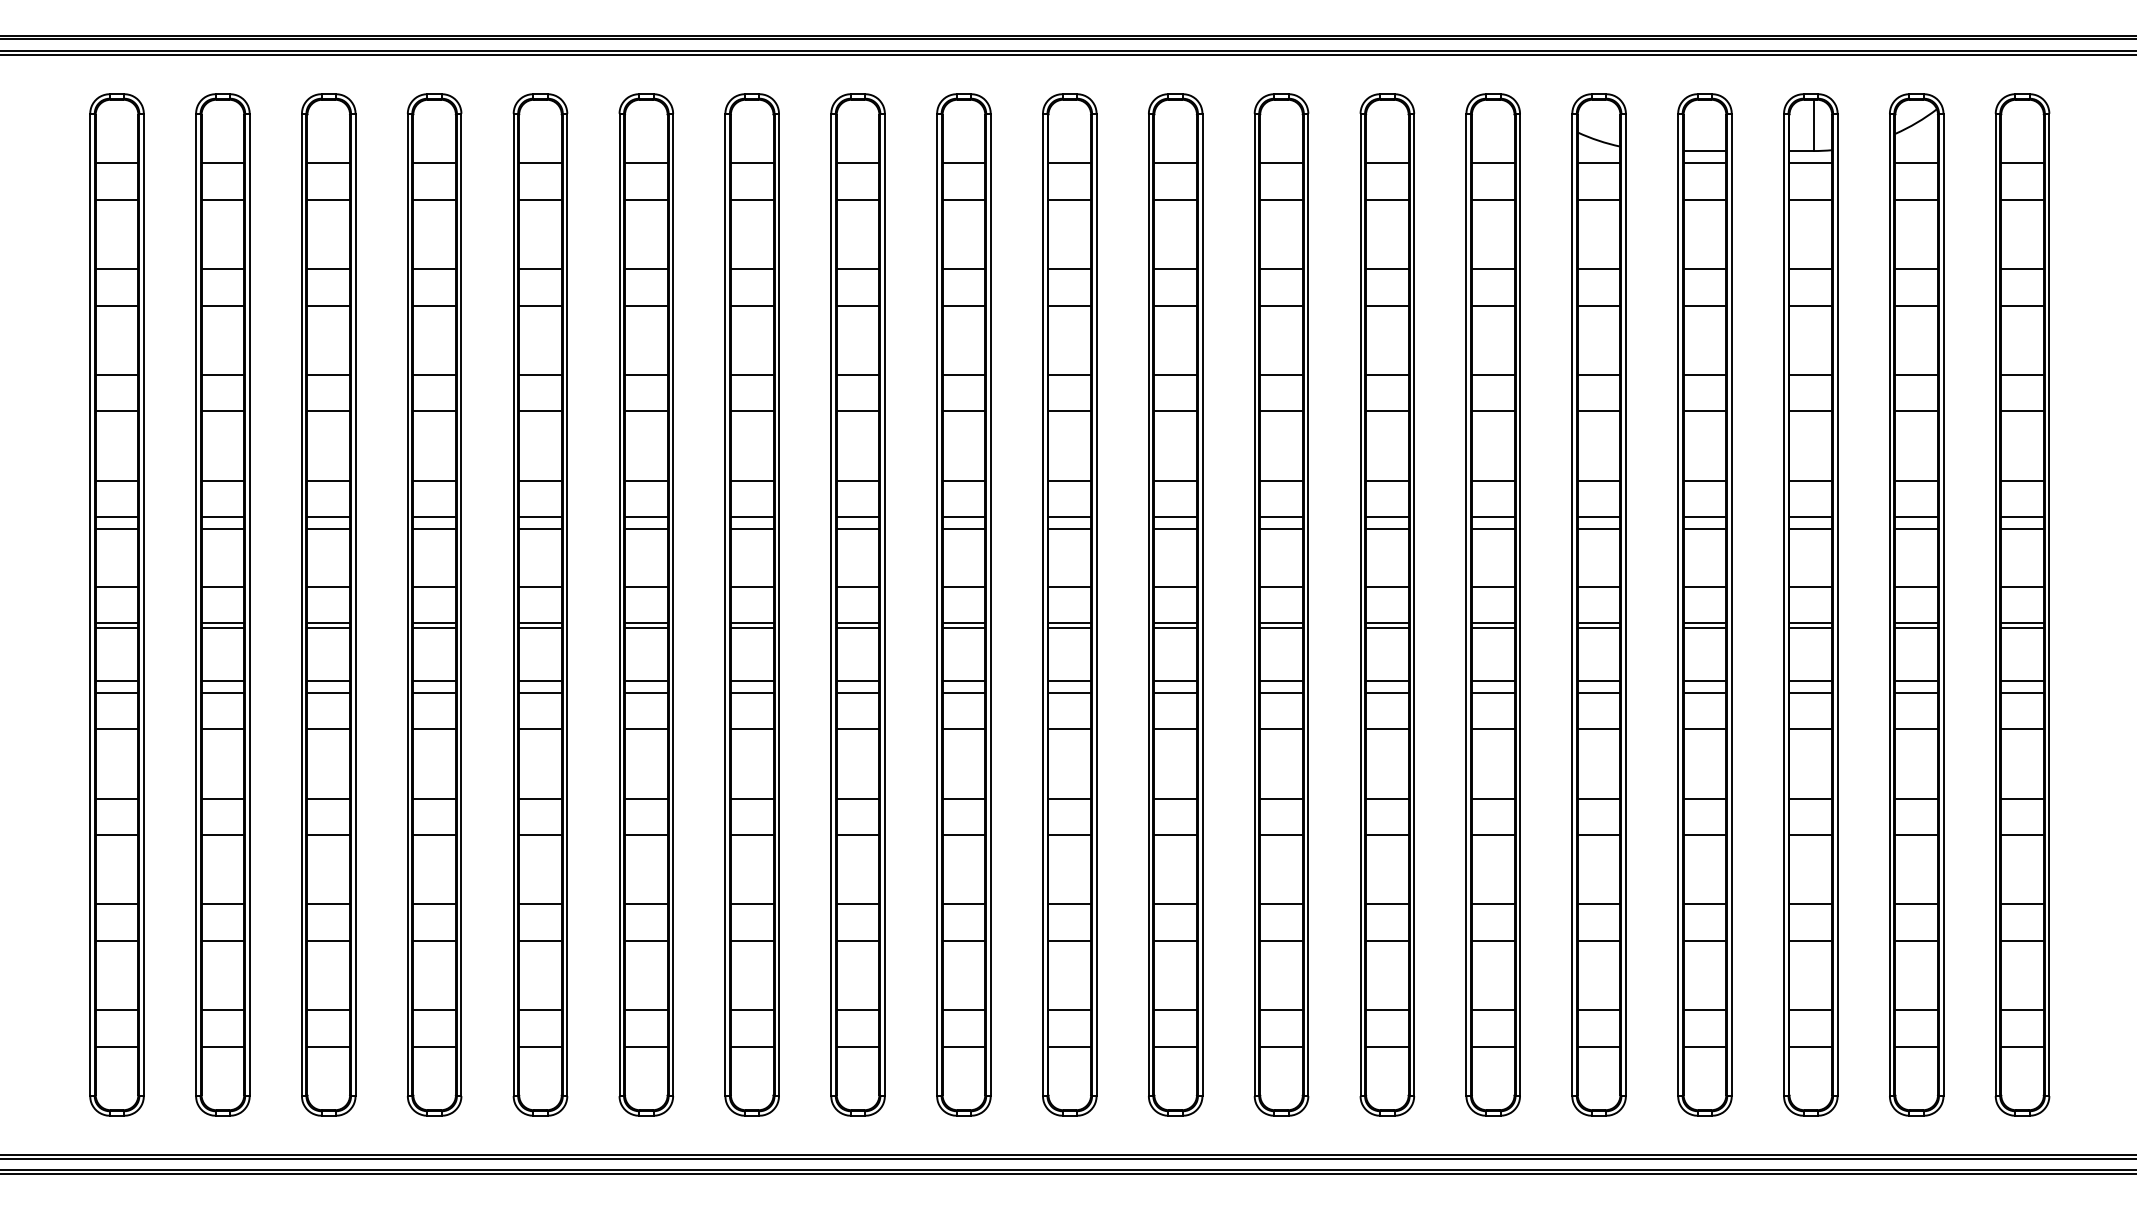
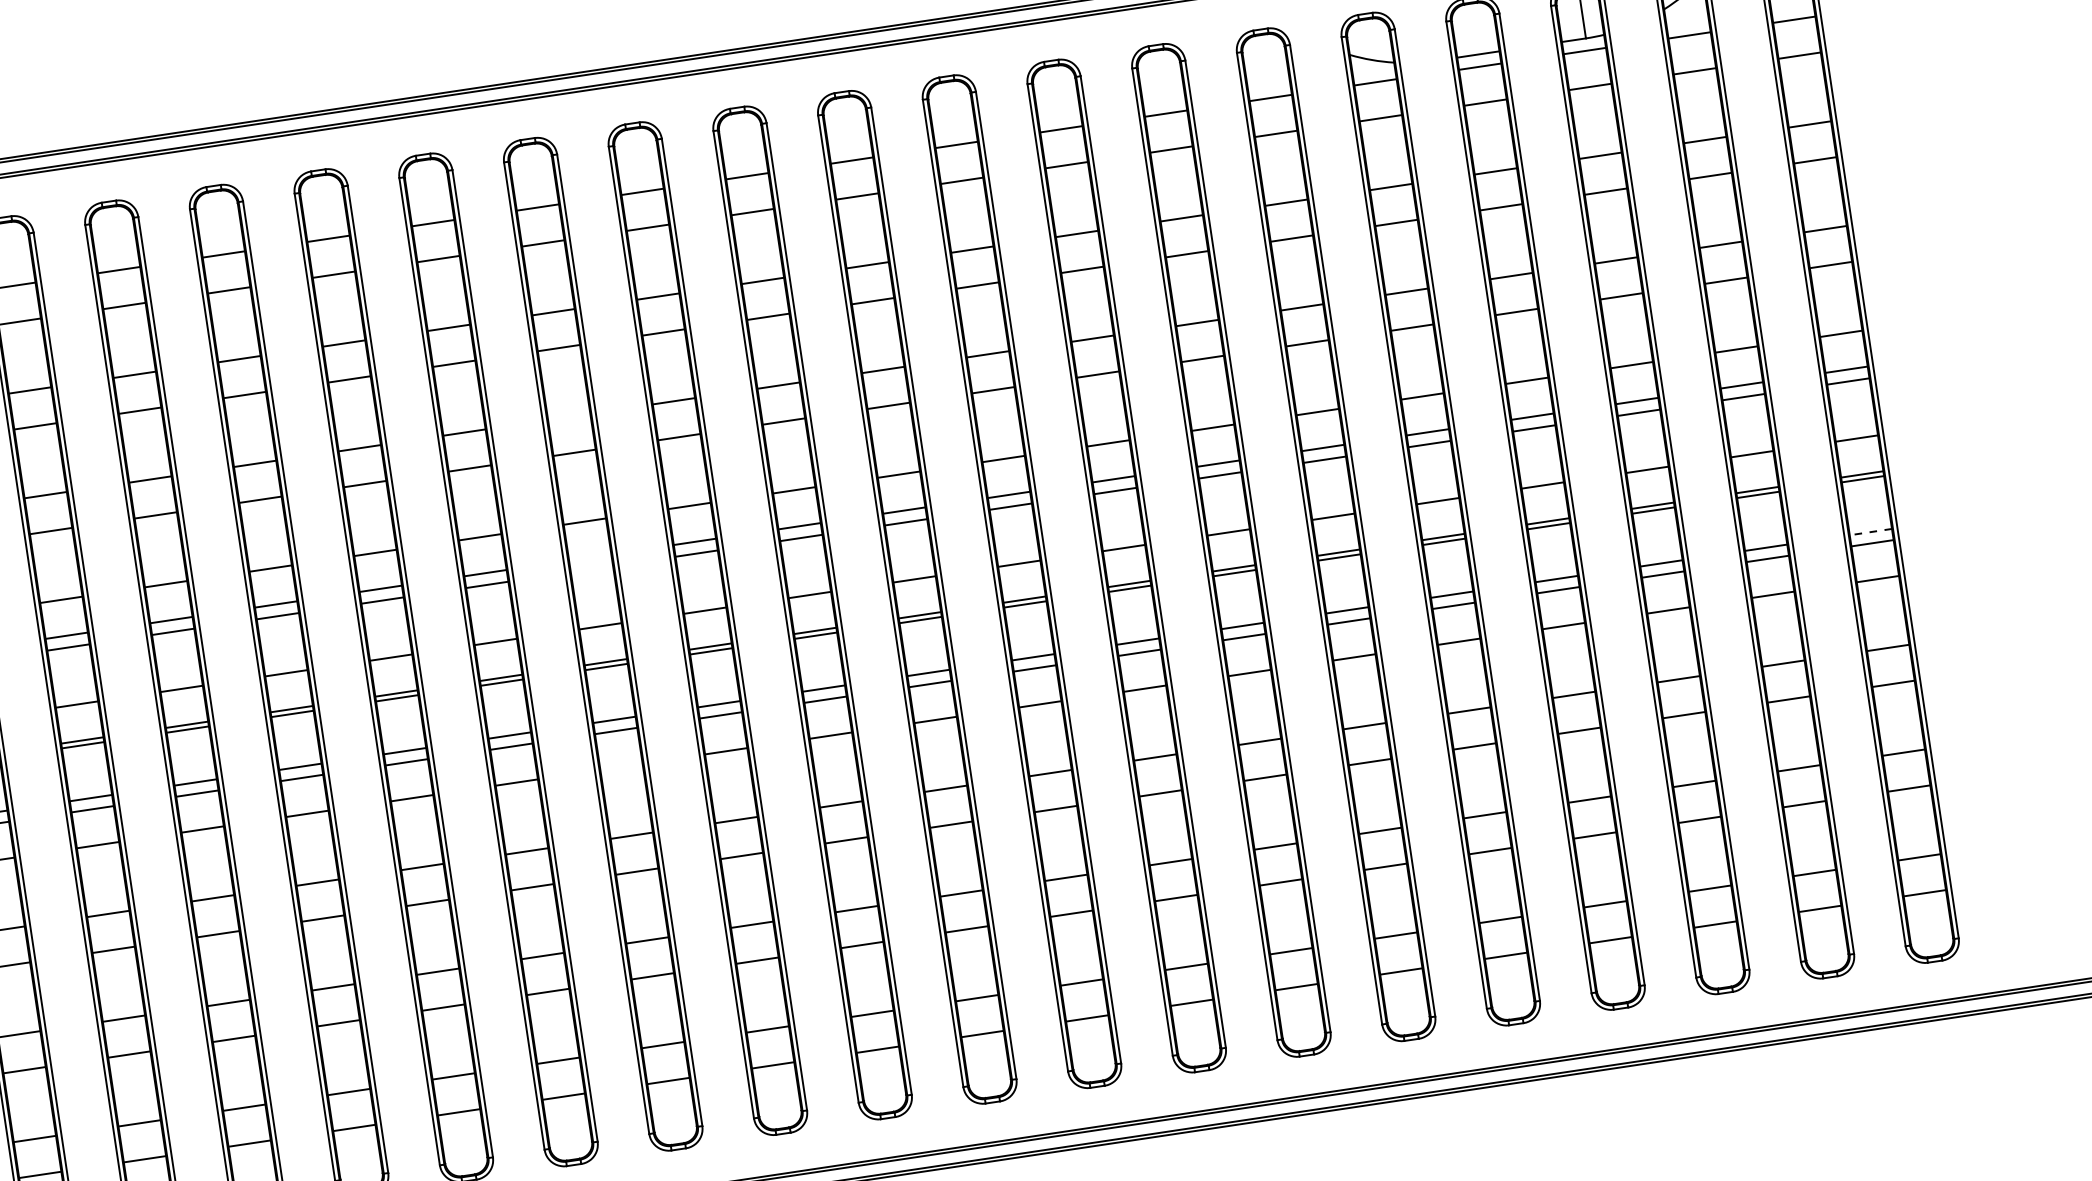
line: (751, 375) -> (568, 417), removed
line: (751, 517) -> (589, 557), removed
line: (751, 529) -> (591, 569), removed
line: (2022, 681) -> (1870, 532), solid -> dashed
line: (751, 728) -> (620, 766), removed

